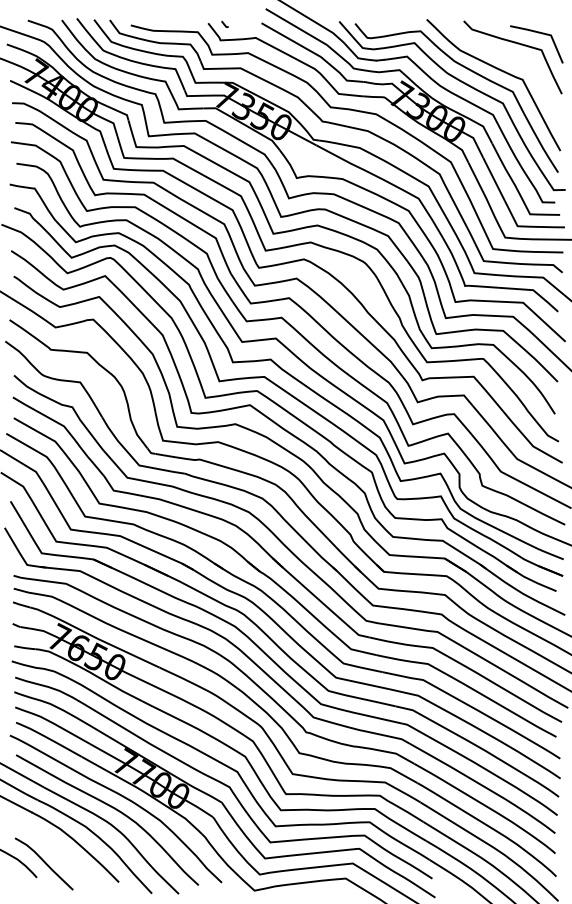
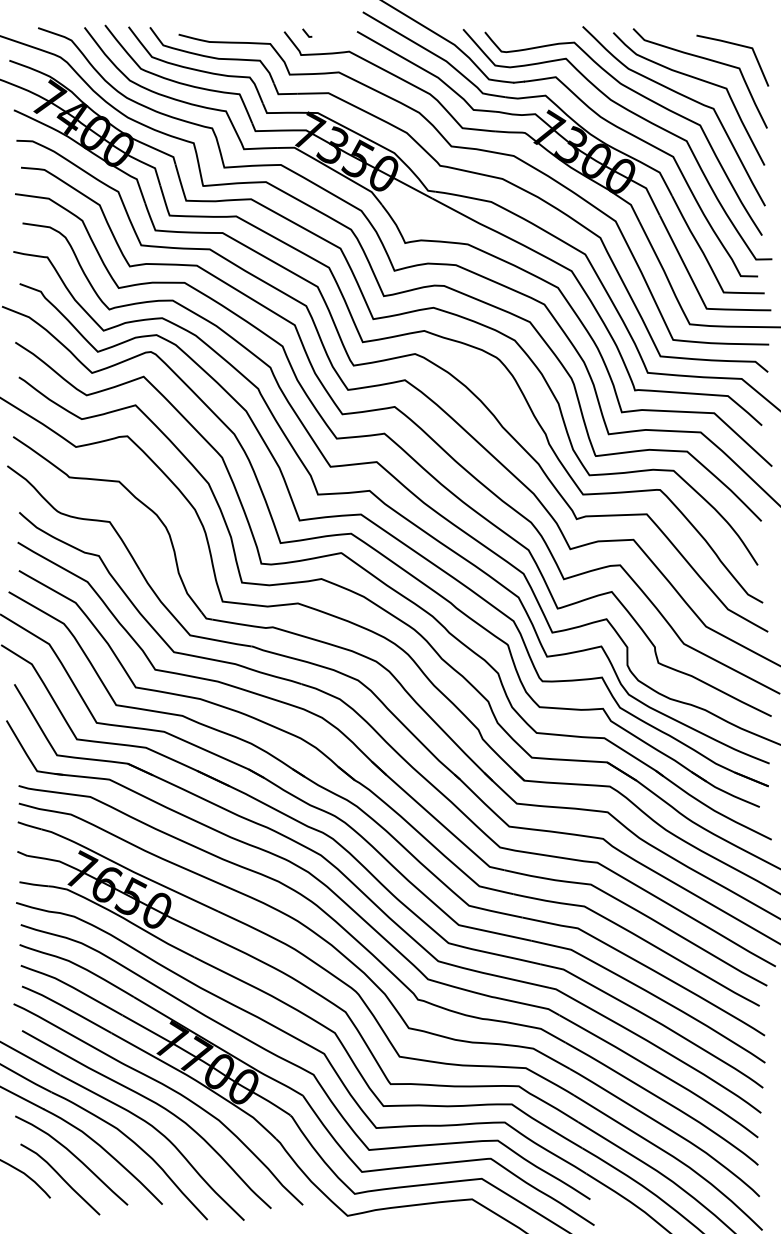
curve: (509, 58) -> (695, 79), added
curve: (52, 846) -> (71, 1155), added

